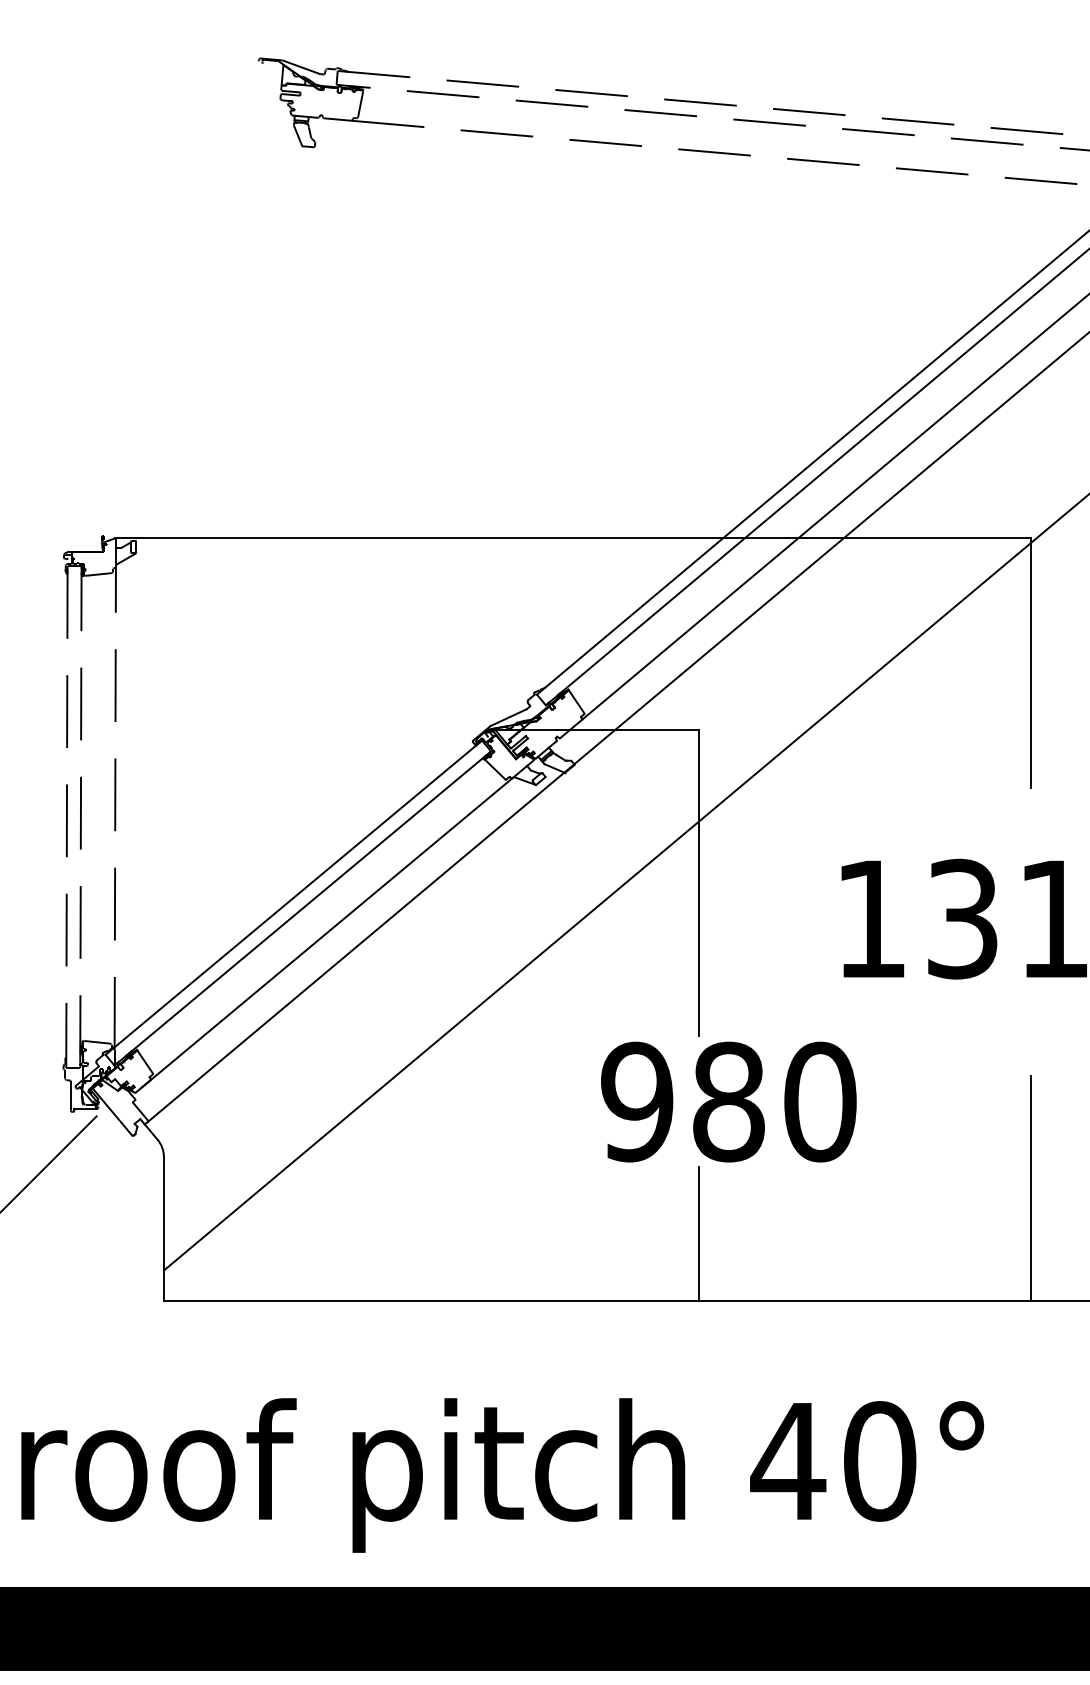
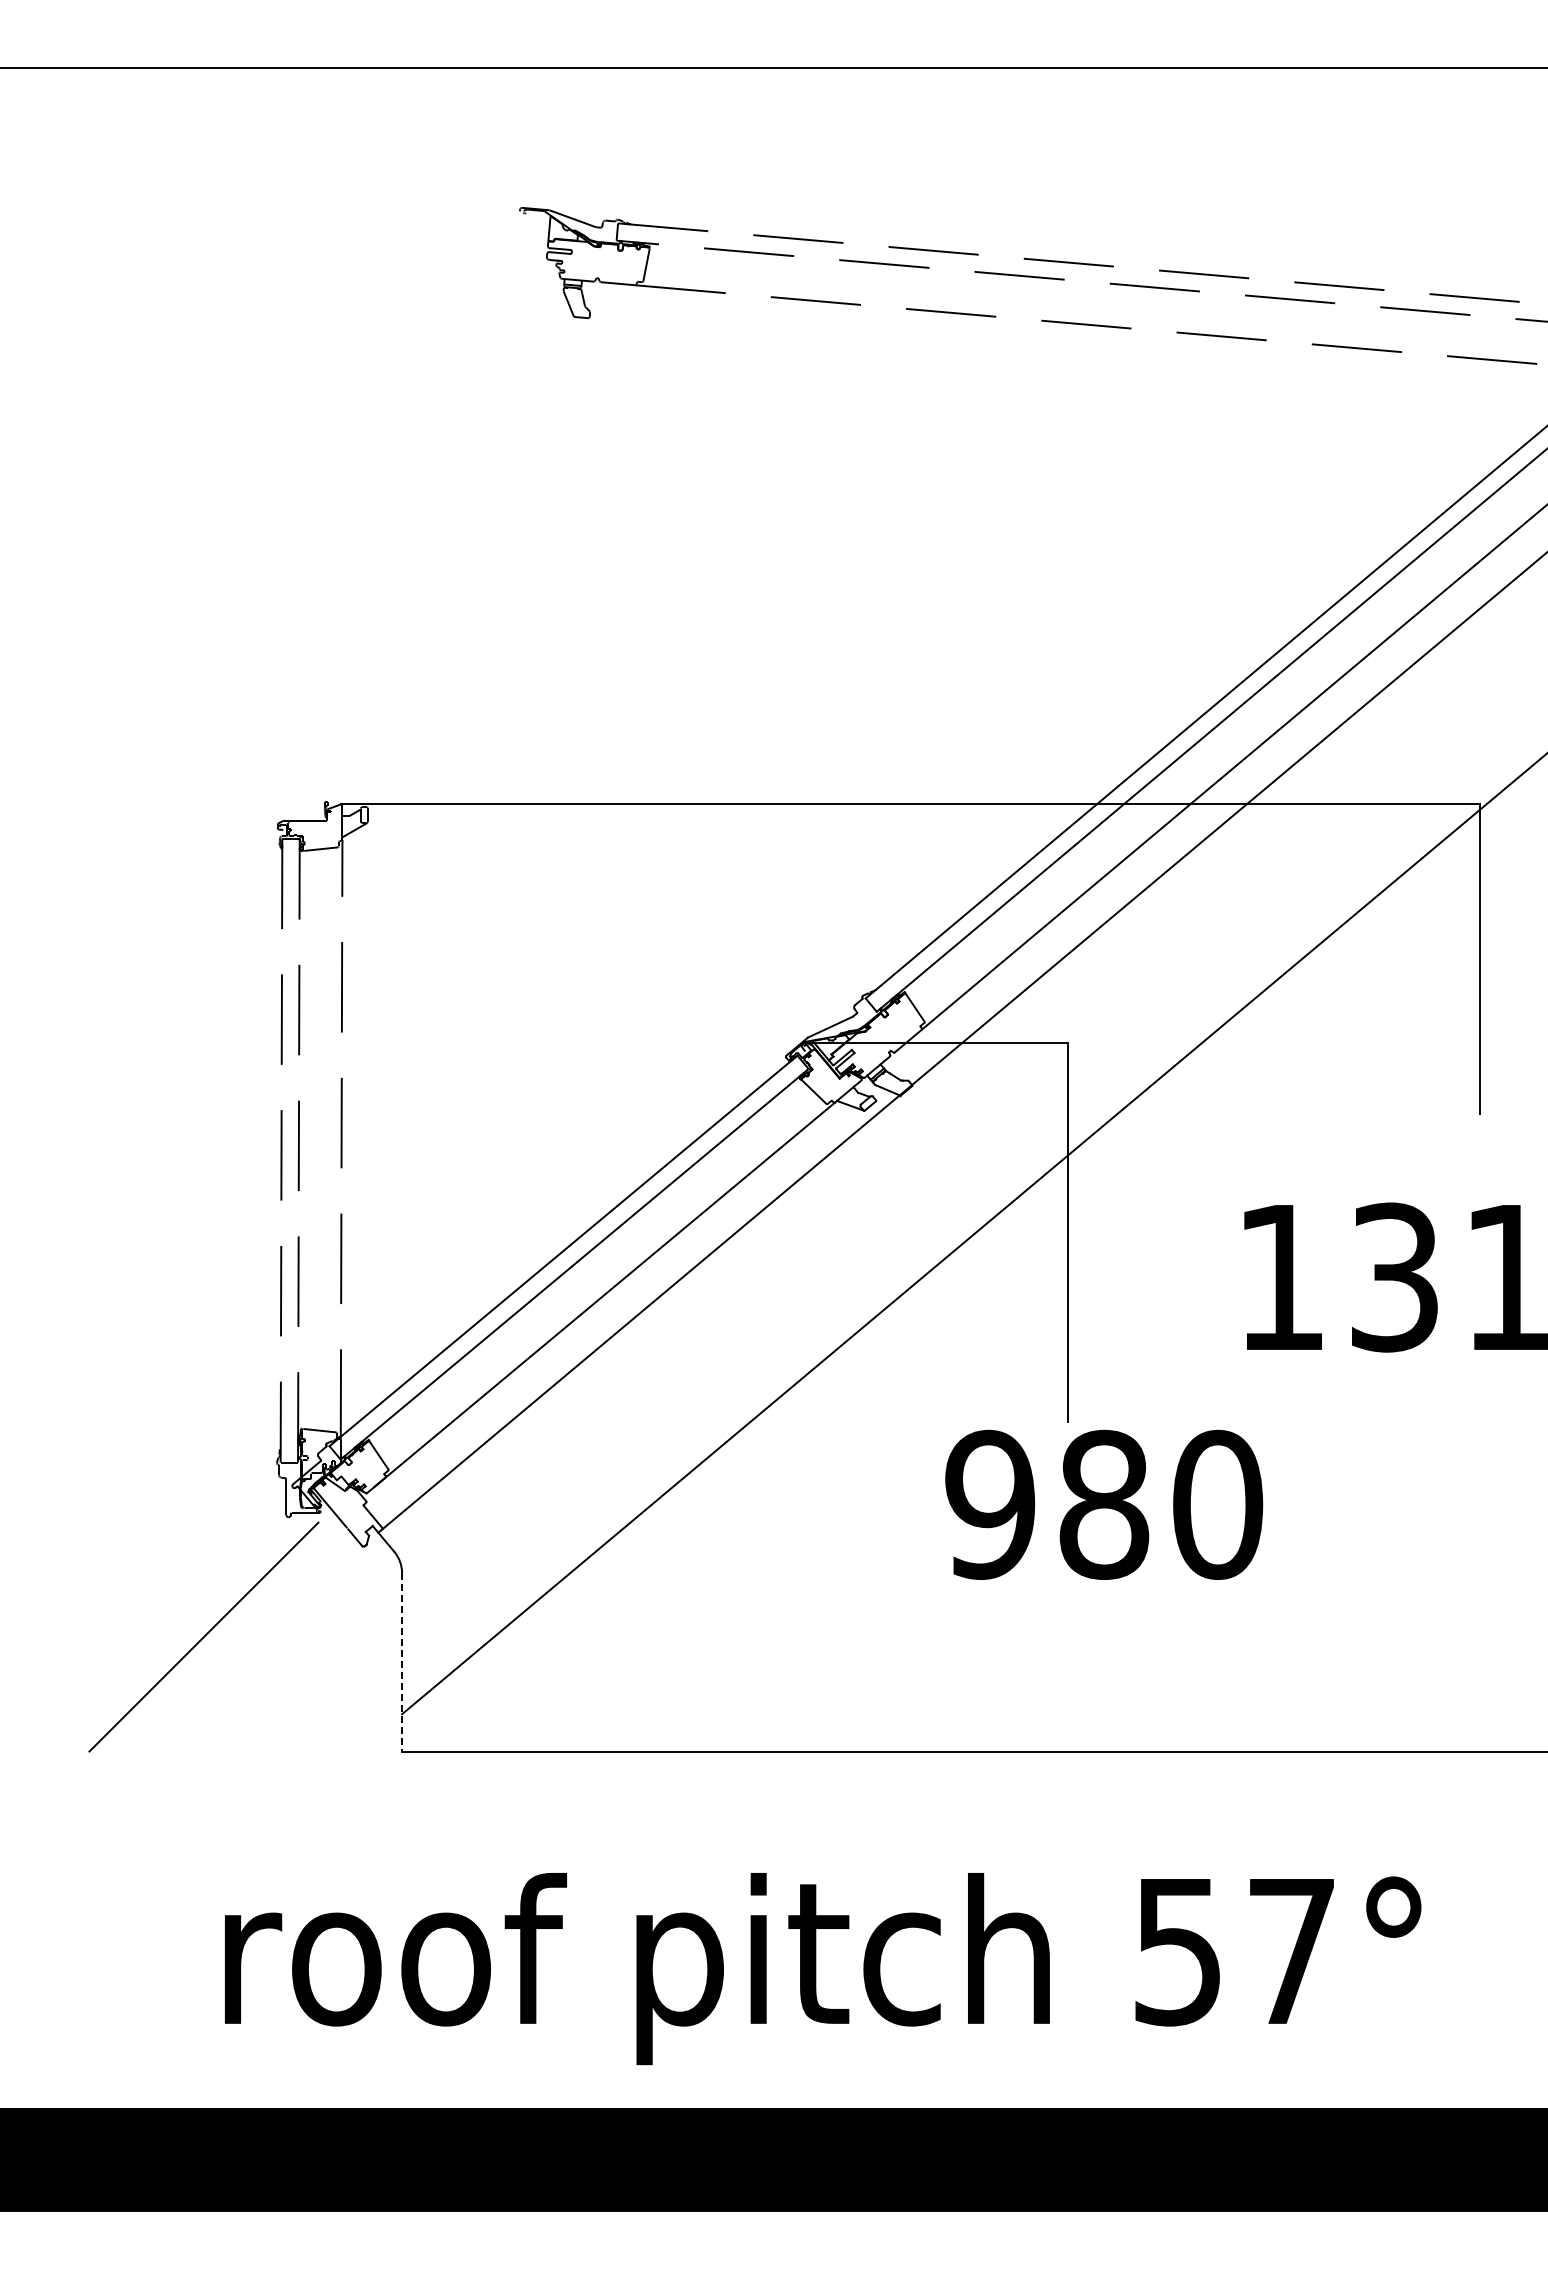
line: (1030, 1187) -> (1479, 1611), removed
line: (164, 1228) -> (402, 1662), solid -> dashed
line: (699, 1233) -> (1067, 1668), removed
text: (832, 1461) -> (1233, 1951), 40° -> 57°

